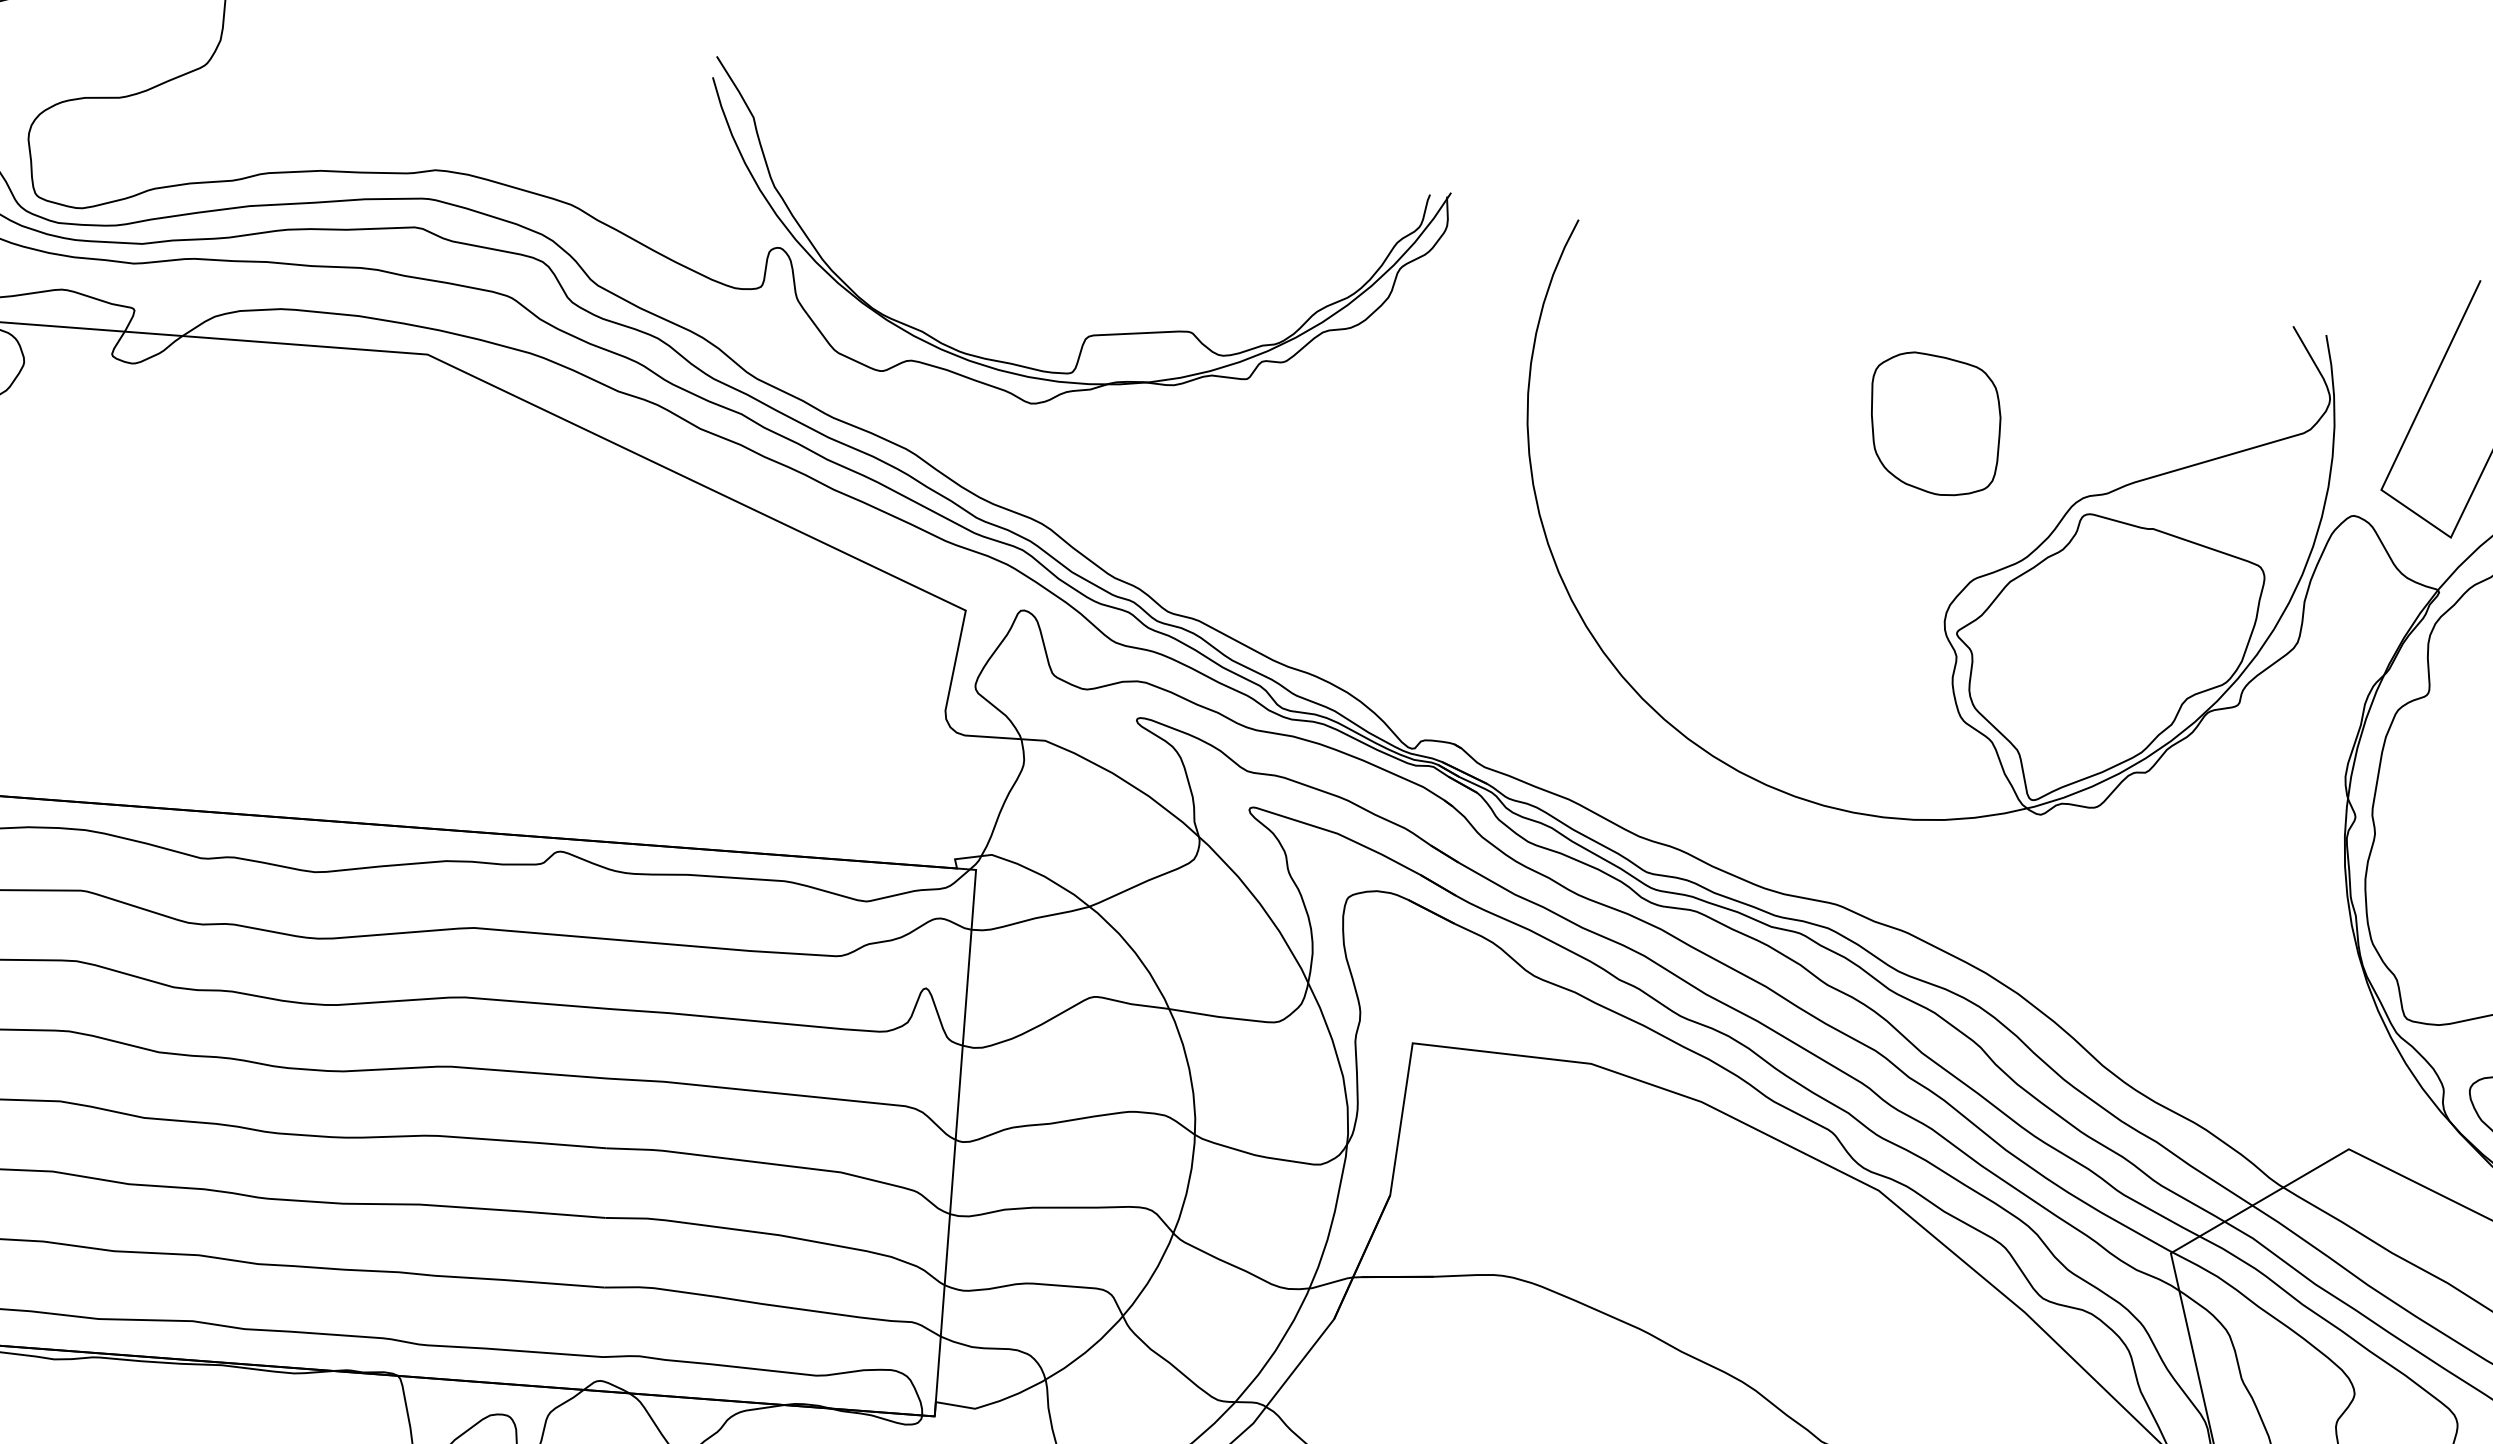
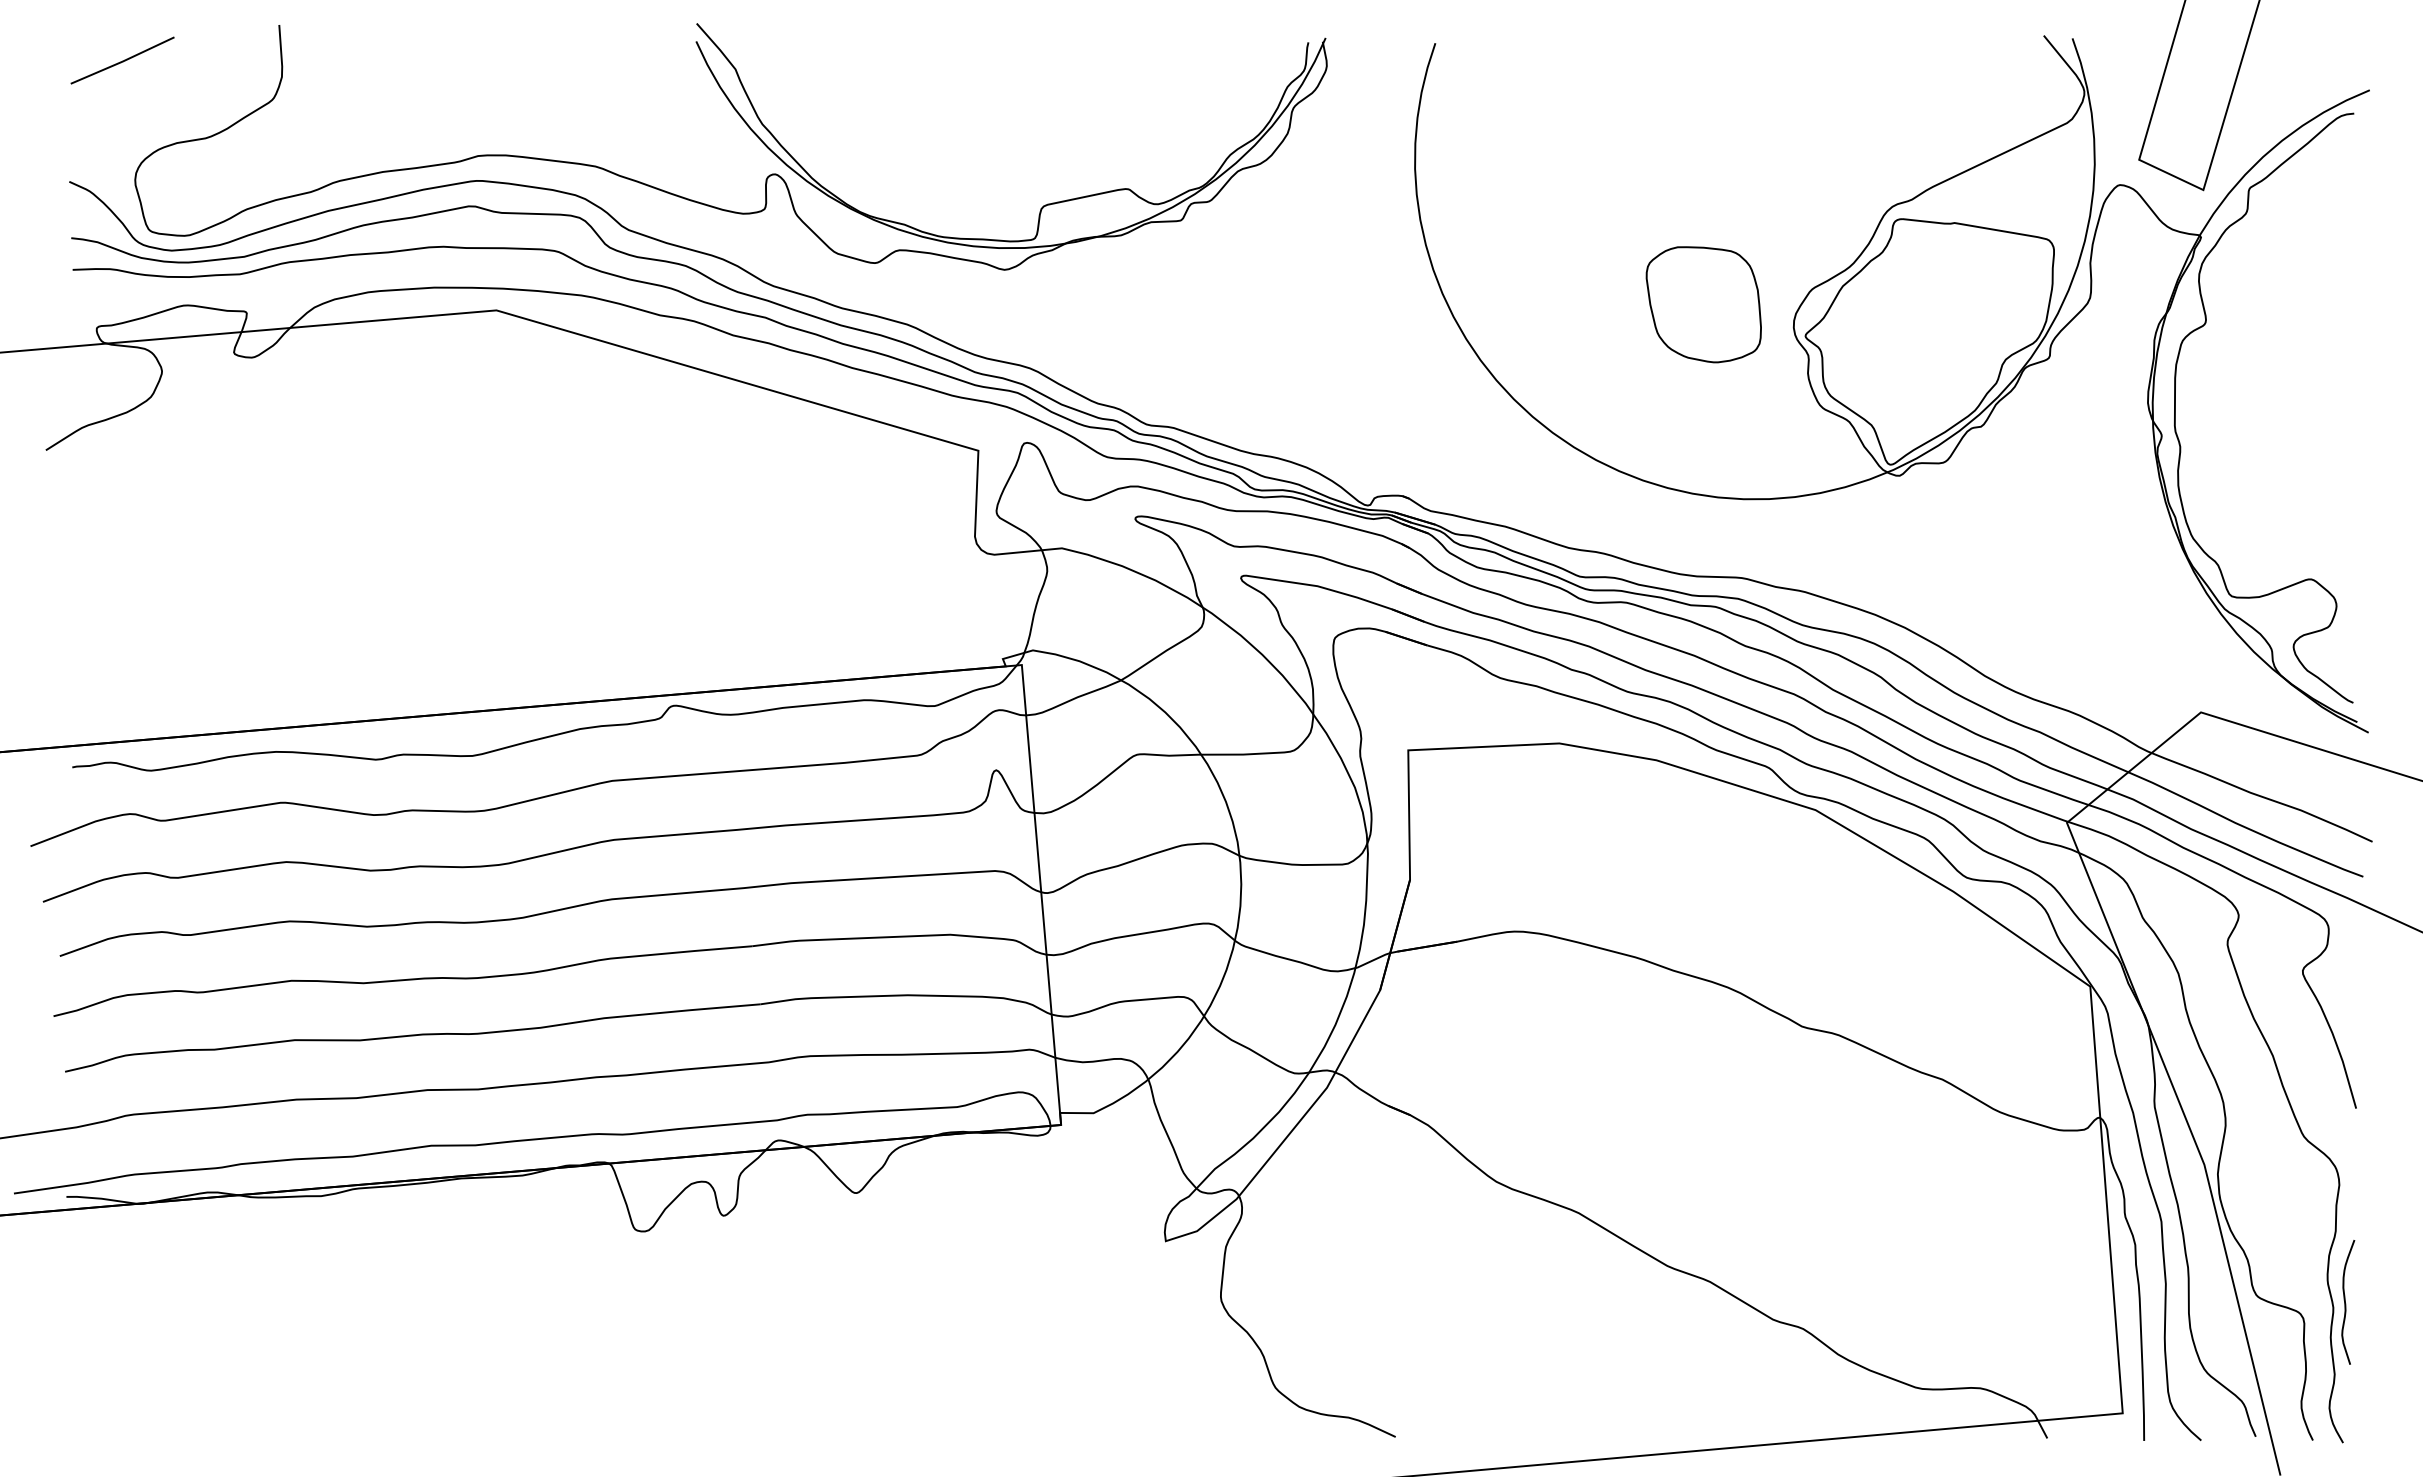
part: (1934, 424) -> (1703, 304), moved

